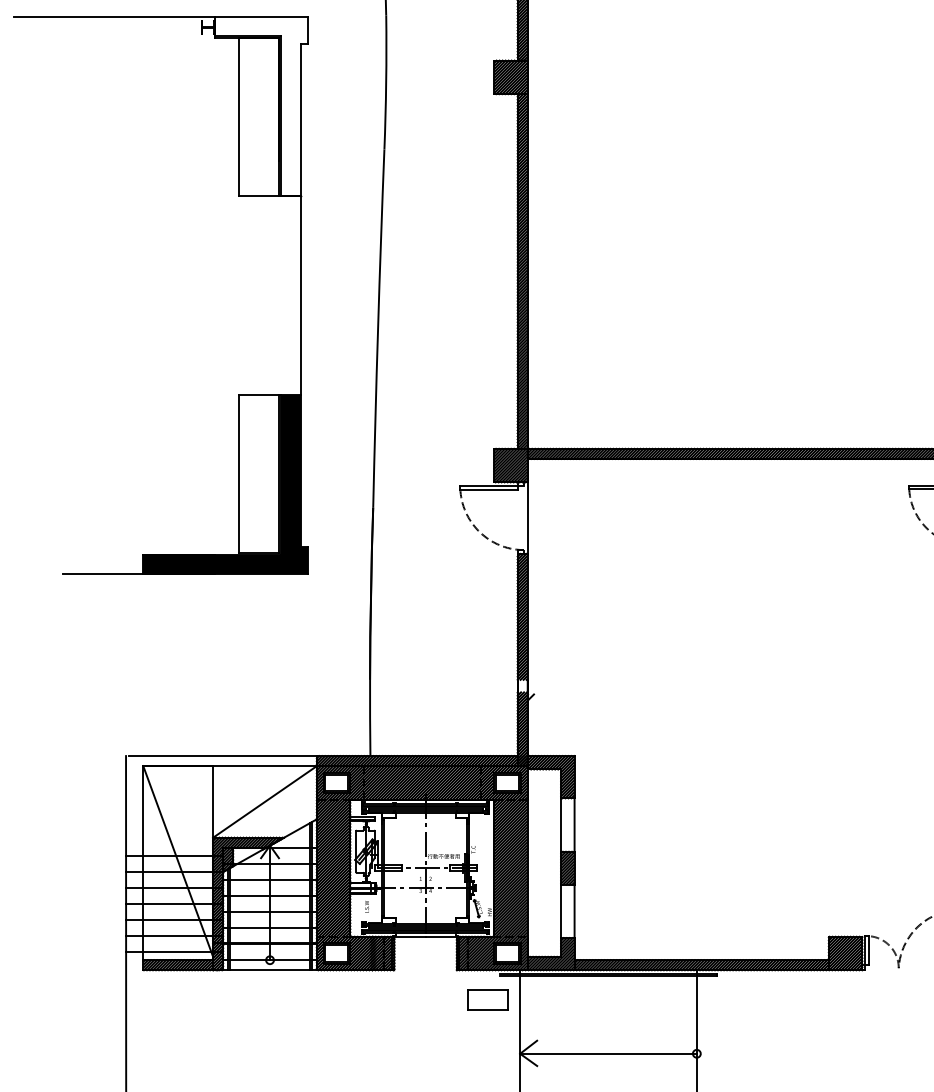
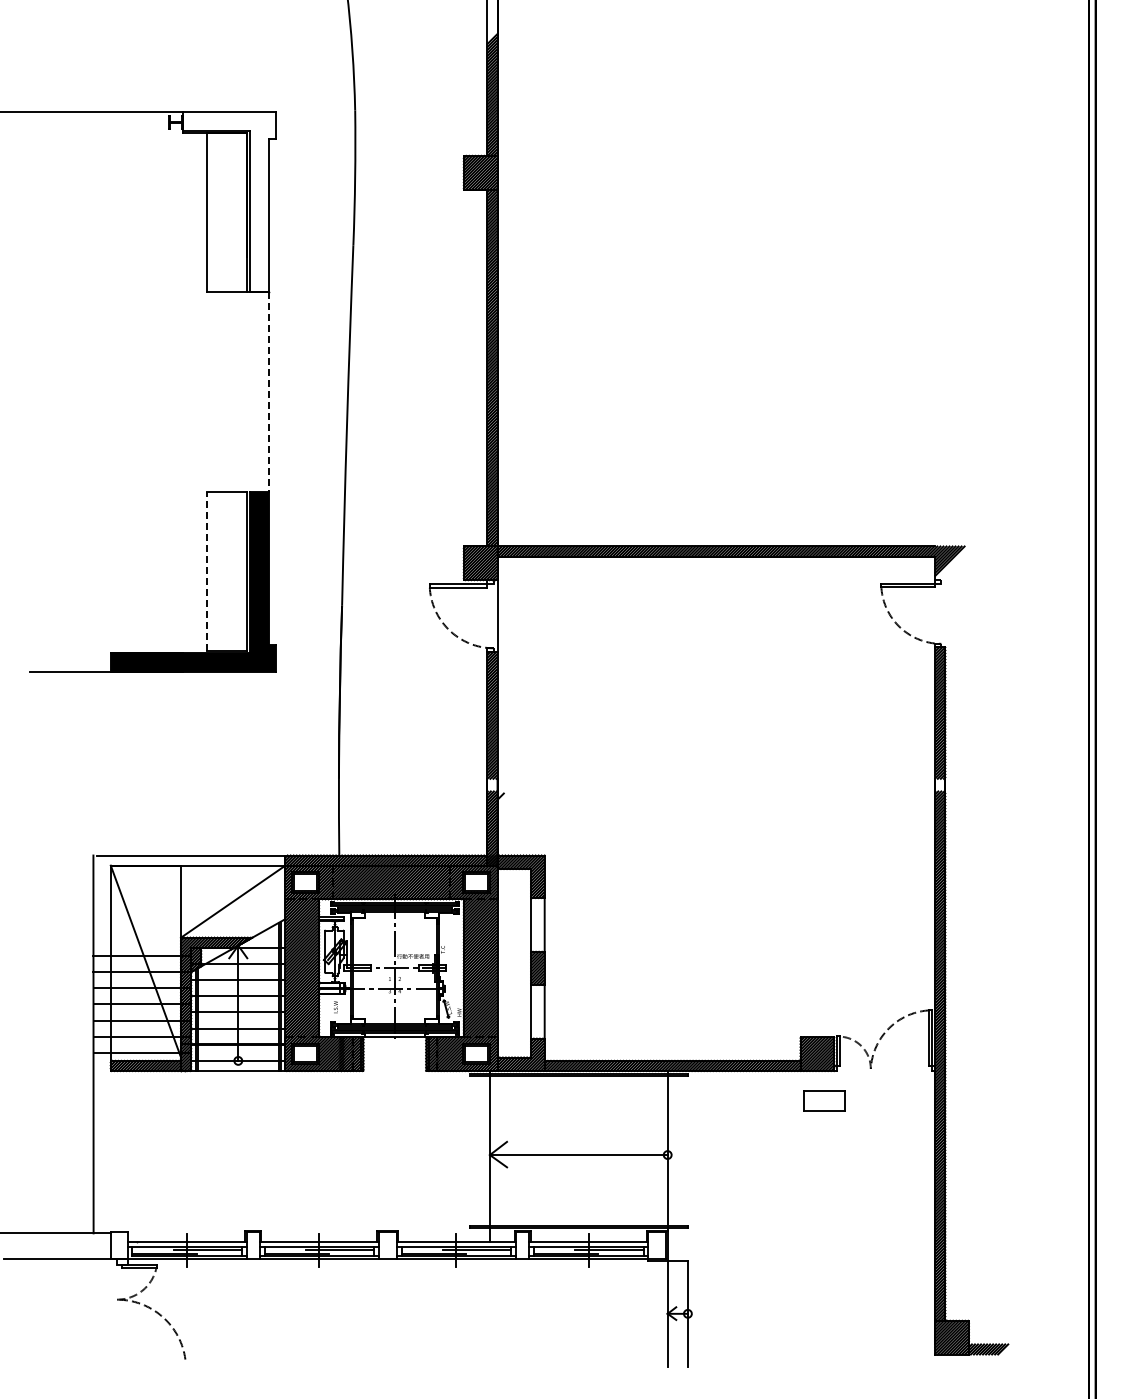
line: (301, 295) -> (269, 392), solid -> dashed
line: (239, 472) -> (207, 570), solid -> dashed
part: (487, 999) -> (824, 1100), moved

